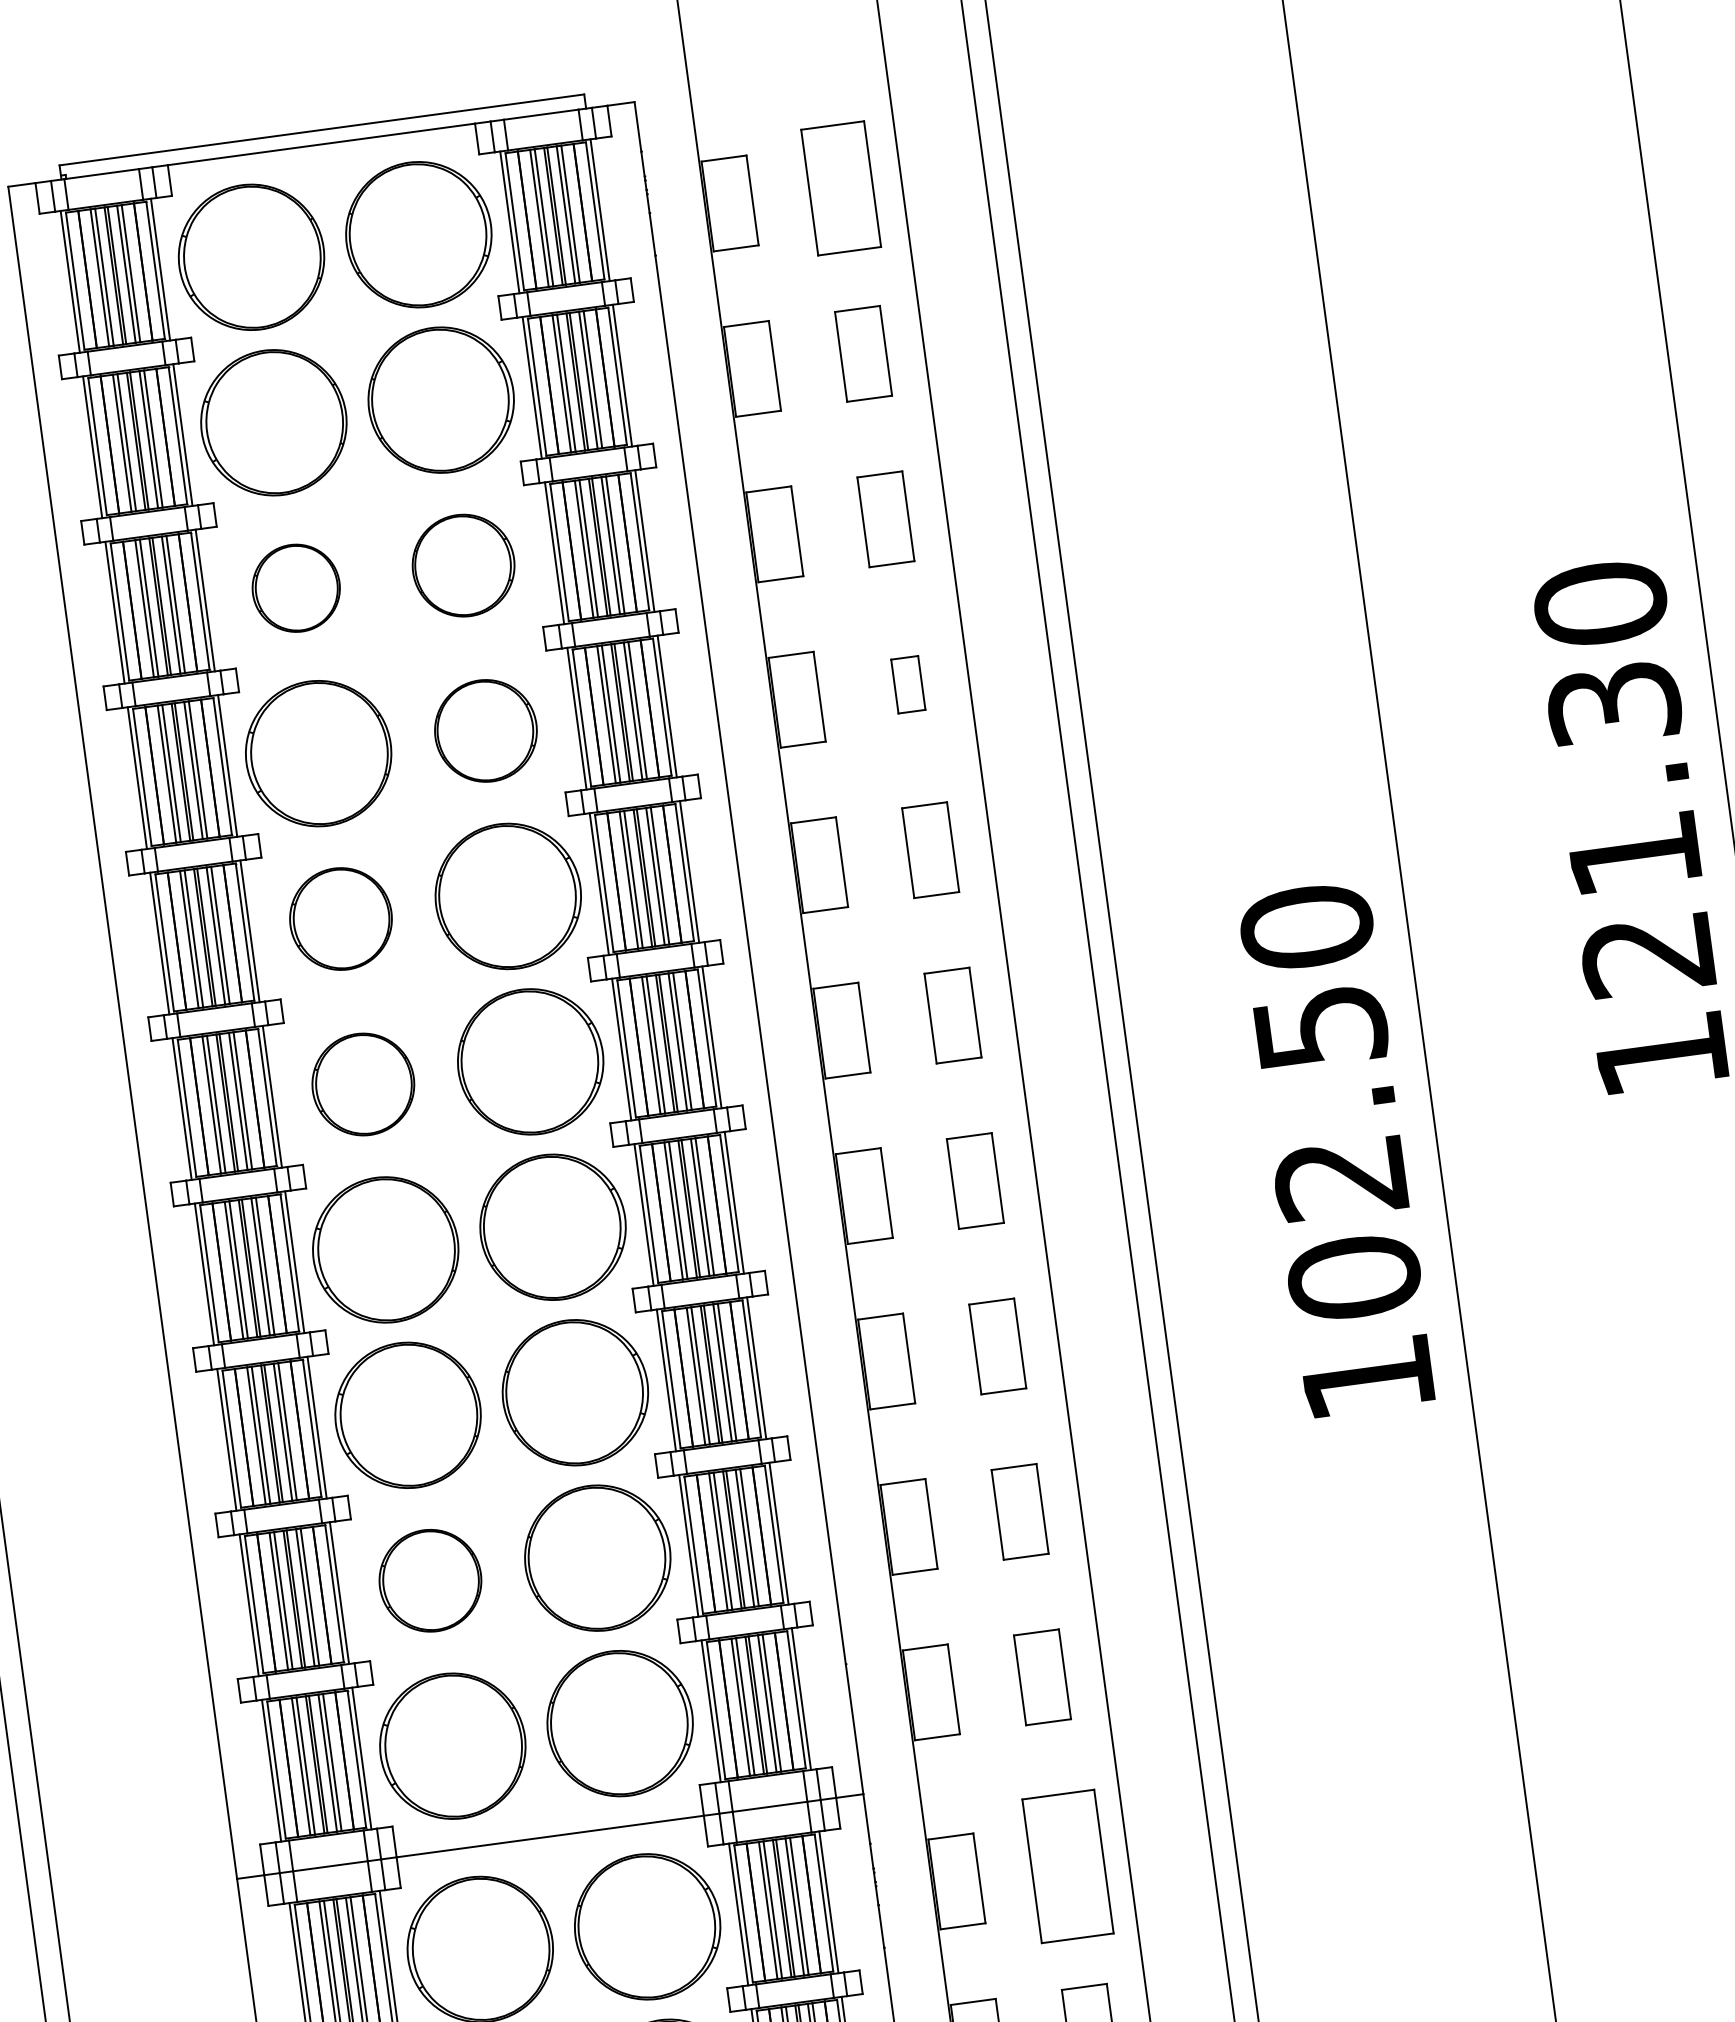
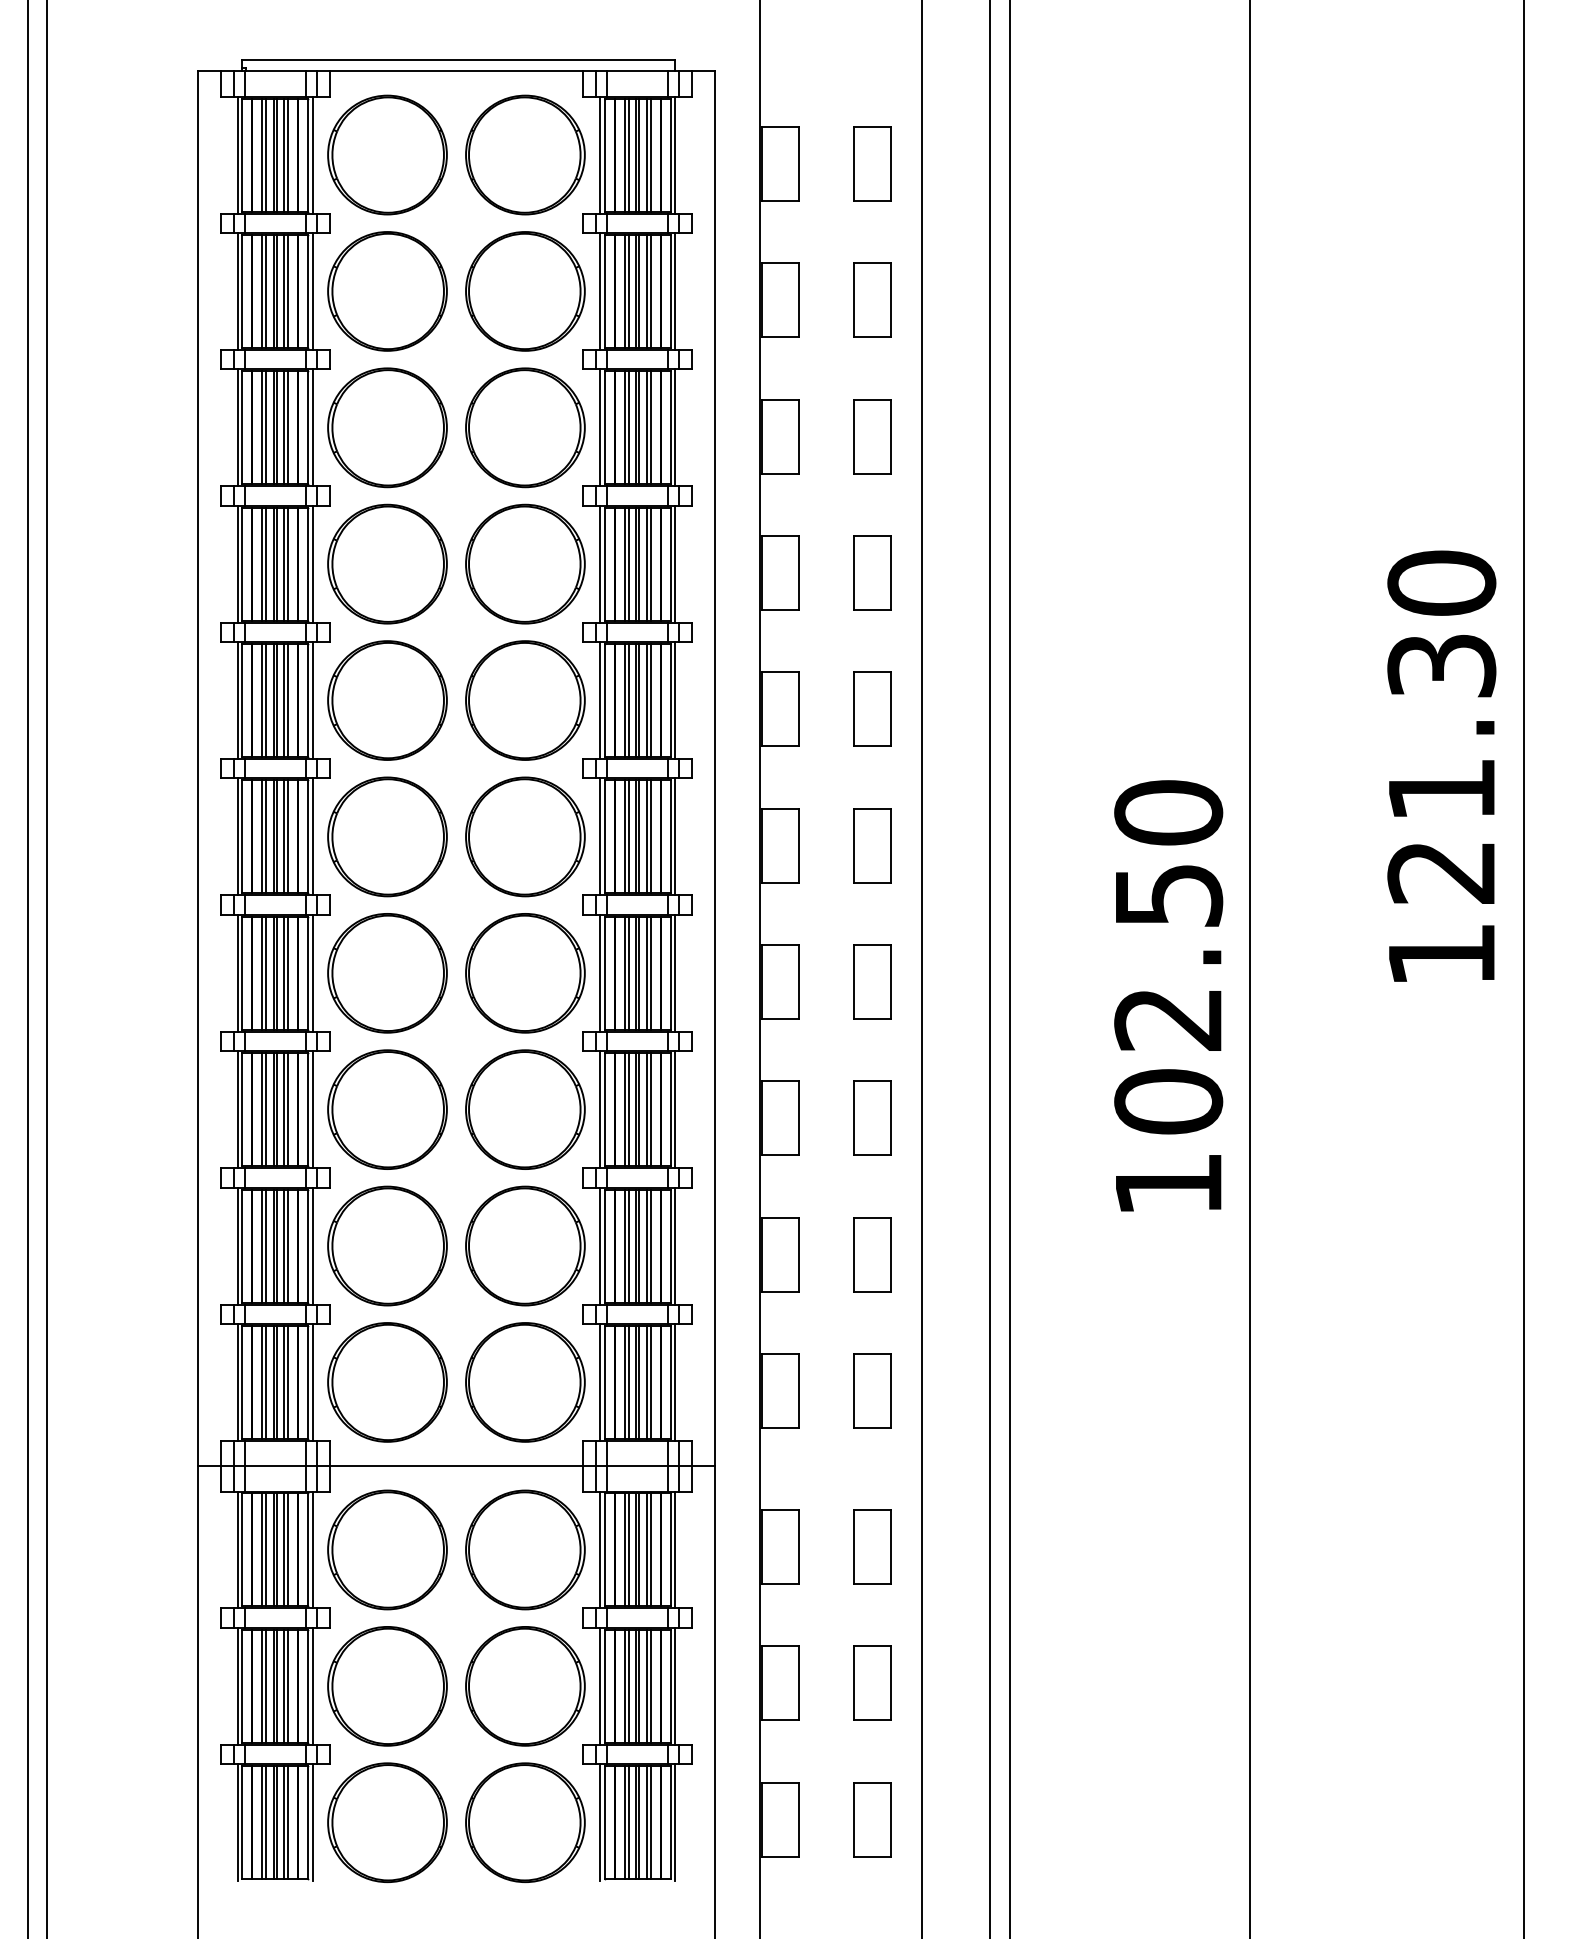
part: (841, 188) -> (872, 163), size x0.71
part: (463, 565) -> (525, 427), size x1.43
part: (296, 587) -> (387, 427), size x1.67
part: (908, 684) -> (872, 572), size x1.67
part: (485, 730) -> (525, 563), size x1.43
part: (340, 919) -> (387, 700), size x1.43
part: (363, 1083) -> (387, 836), size x1.43
part: (430, 1580) -> (387, 1245), size x1.43
part: (1068, 1865) -> (872, 1546), size x0.62

